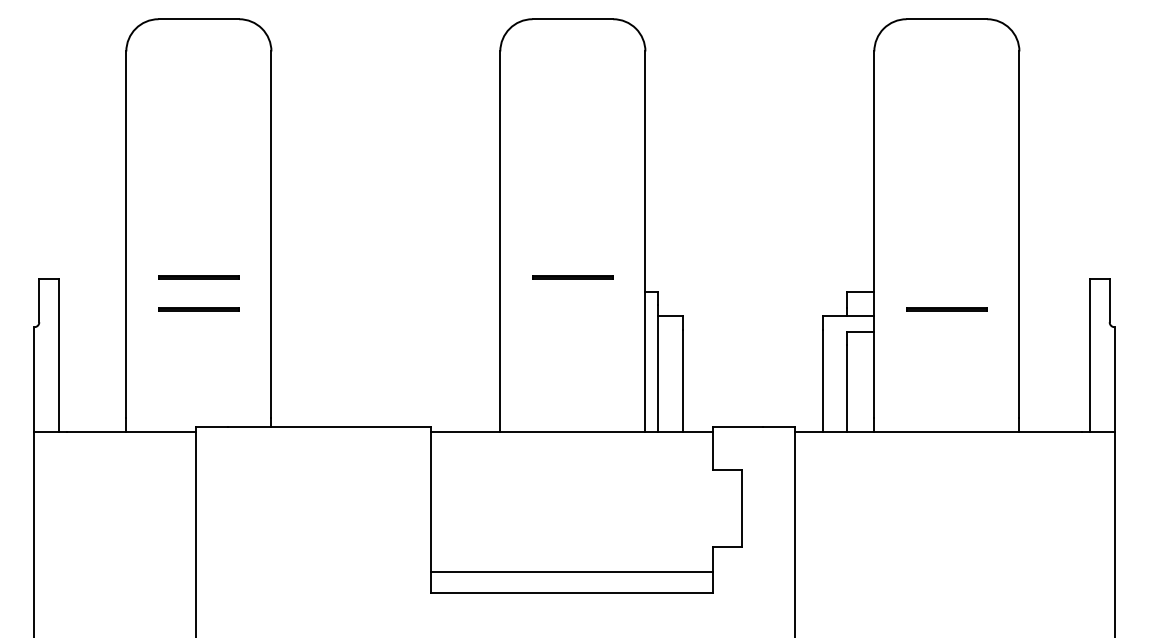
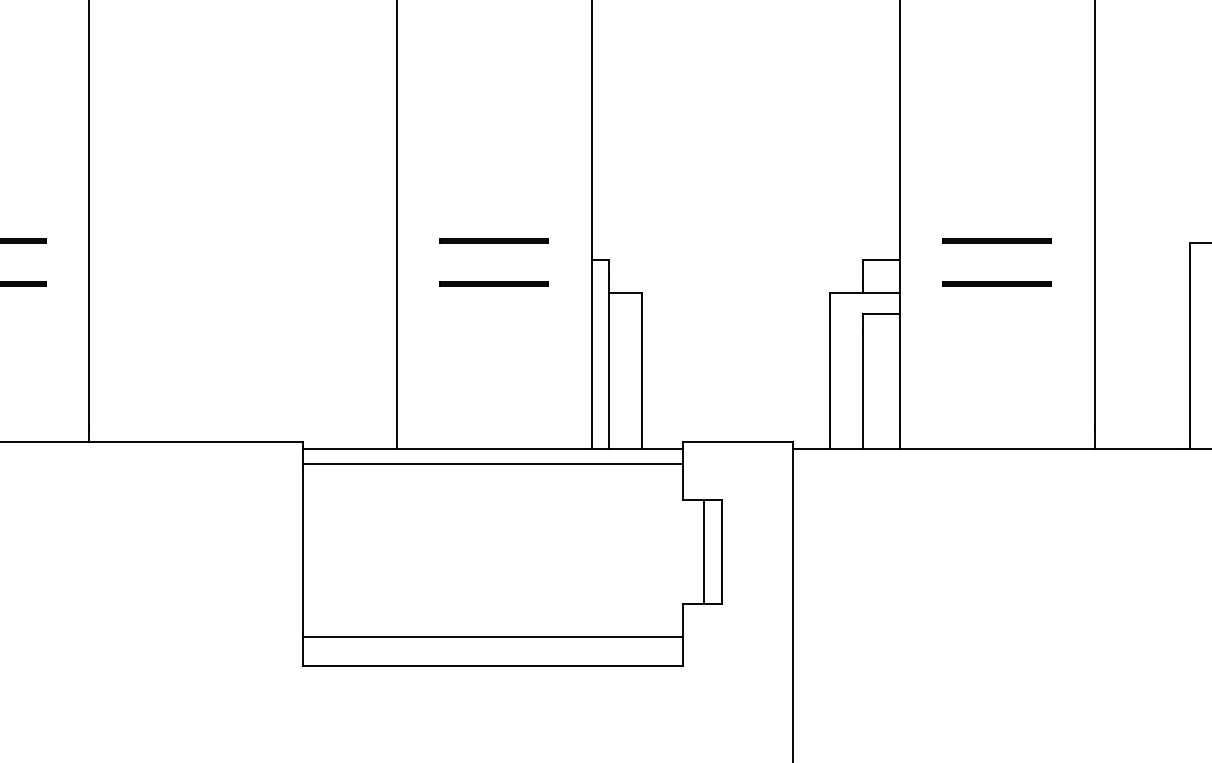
line: (946, 277) -> (996, 241), added
line: (572, 309) -> (493, 284), added
line: (572, 443) -> (493, 464), added
line: (729, 508) -> (704, 551), added

